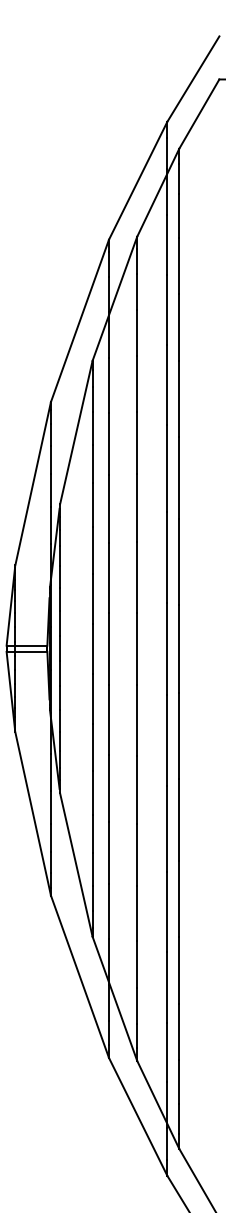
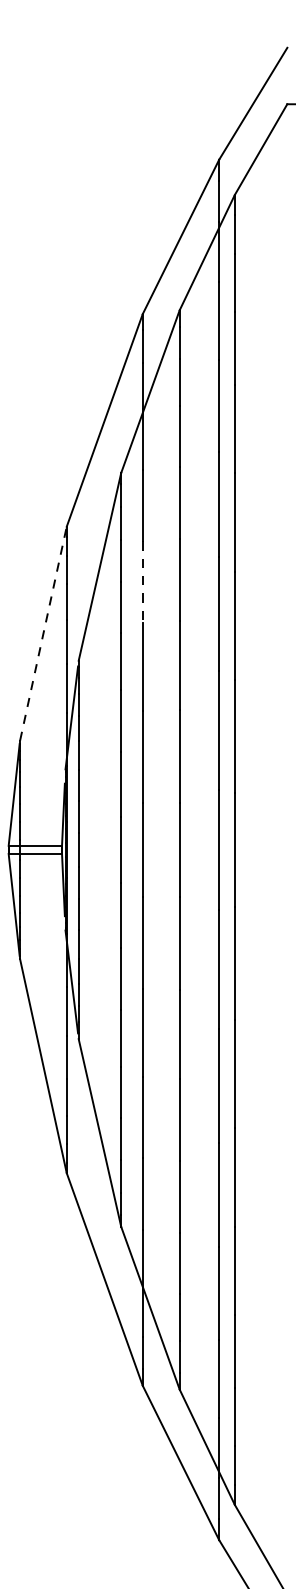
line: (108, 444) -> (142, 582), solid -> dashed
line: (33, 483) -> (43, 633), solid -> dashed

